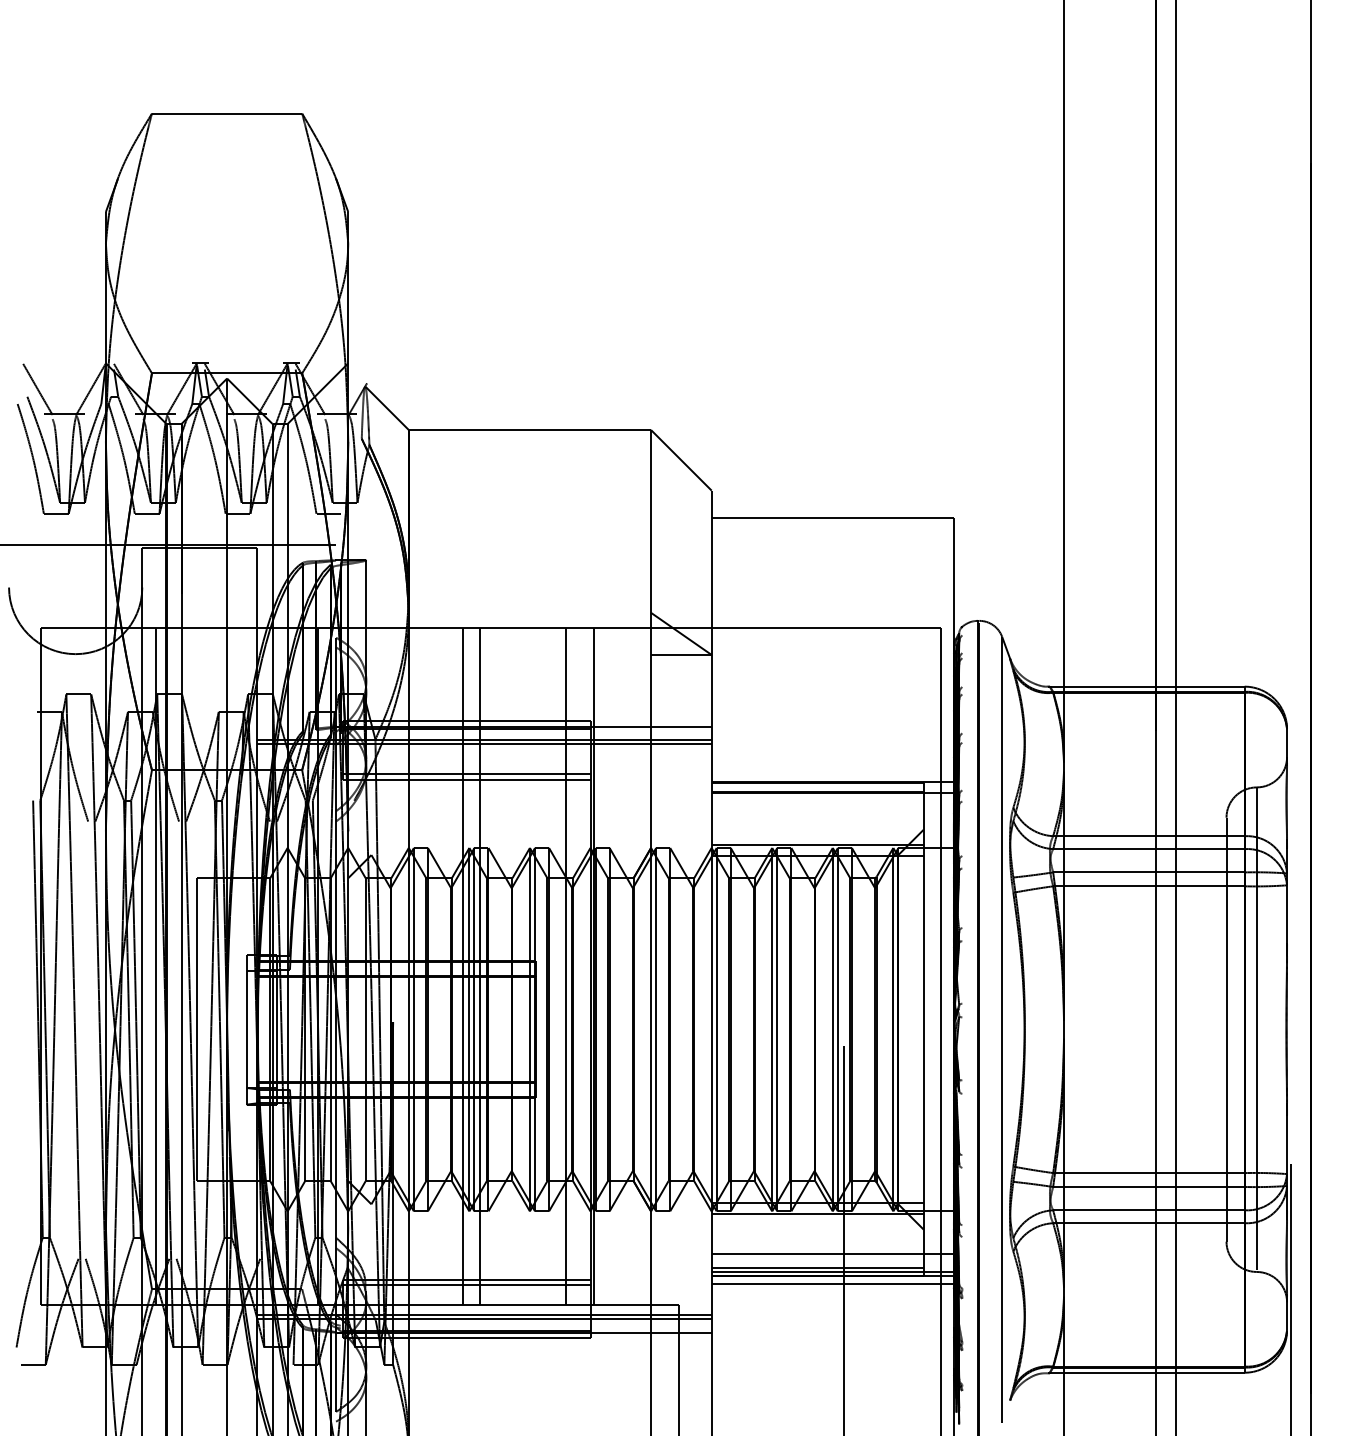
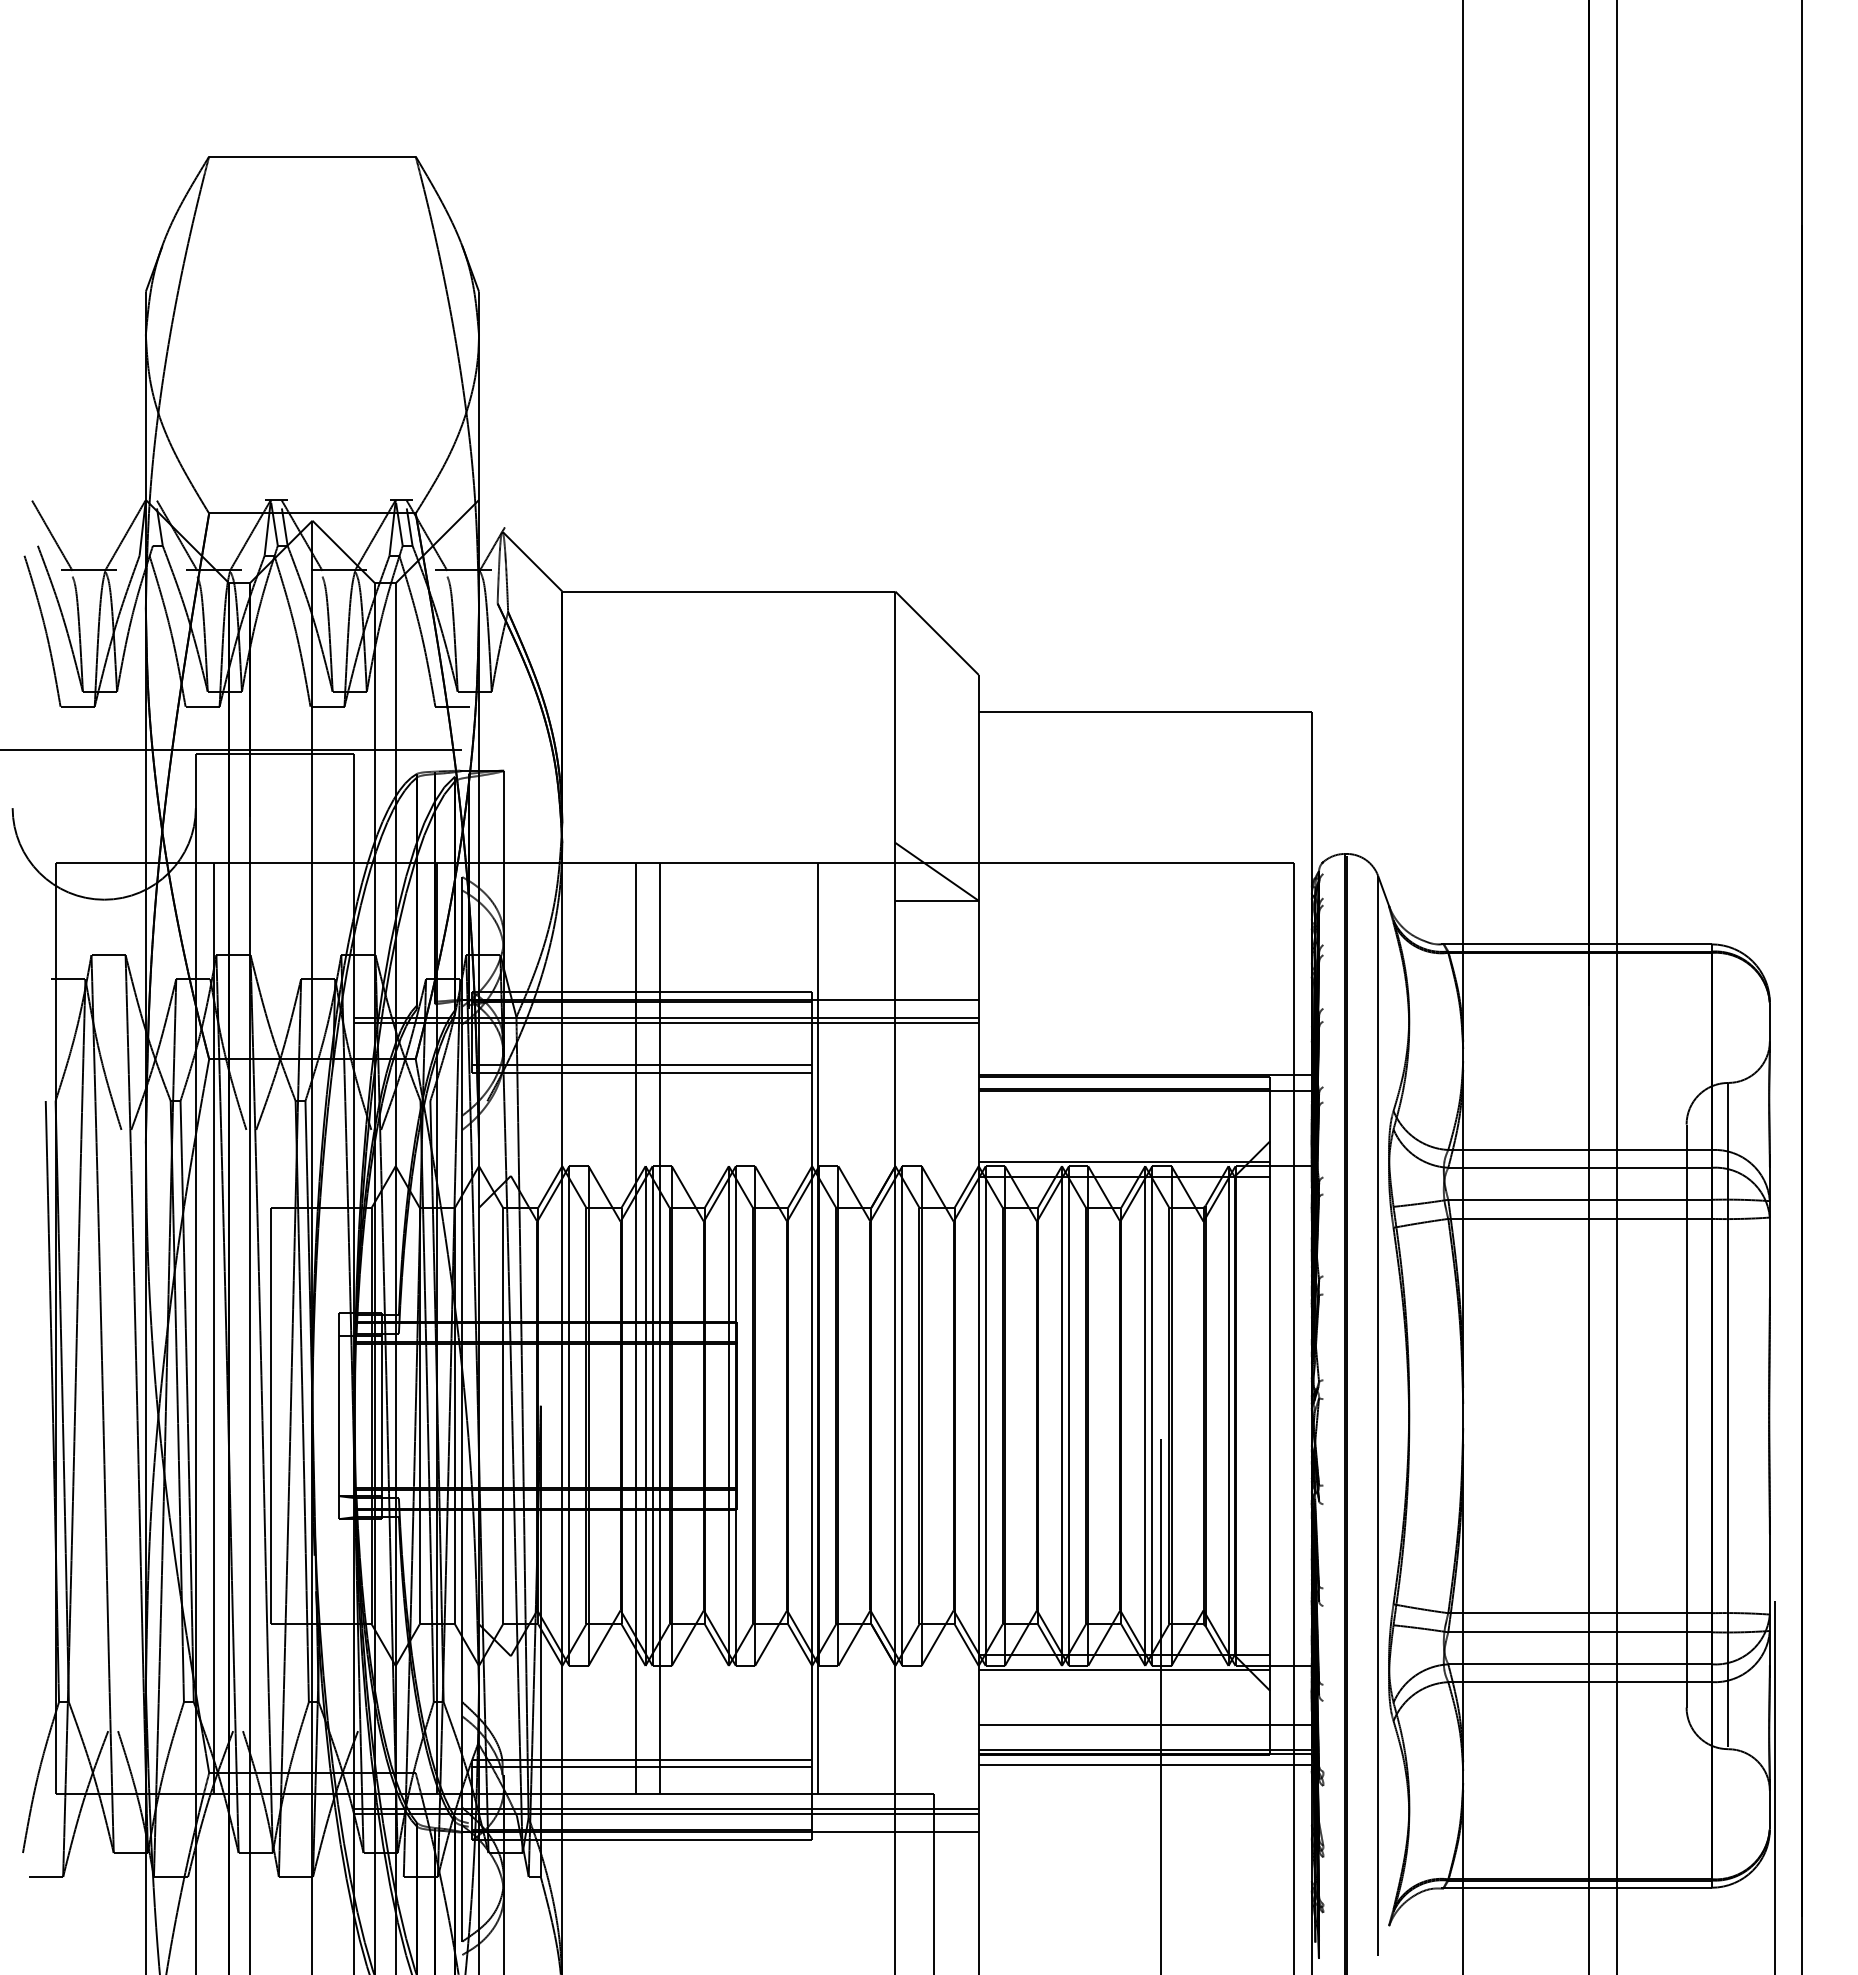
line: (565, 966) -> (777, 1328), removed
line: (817, 1267) -> (1124, 1743), removed

